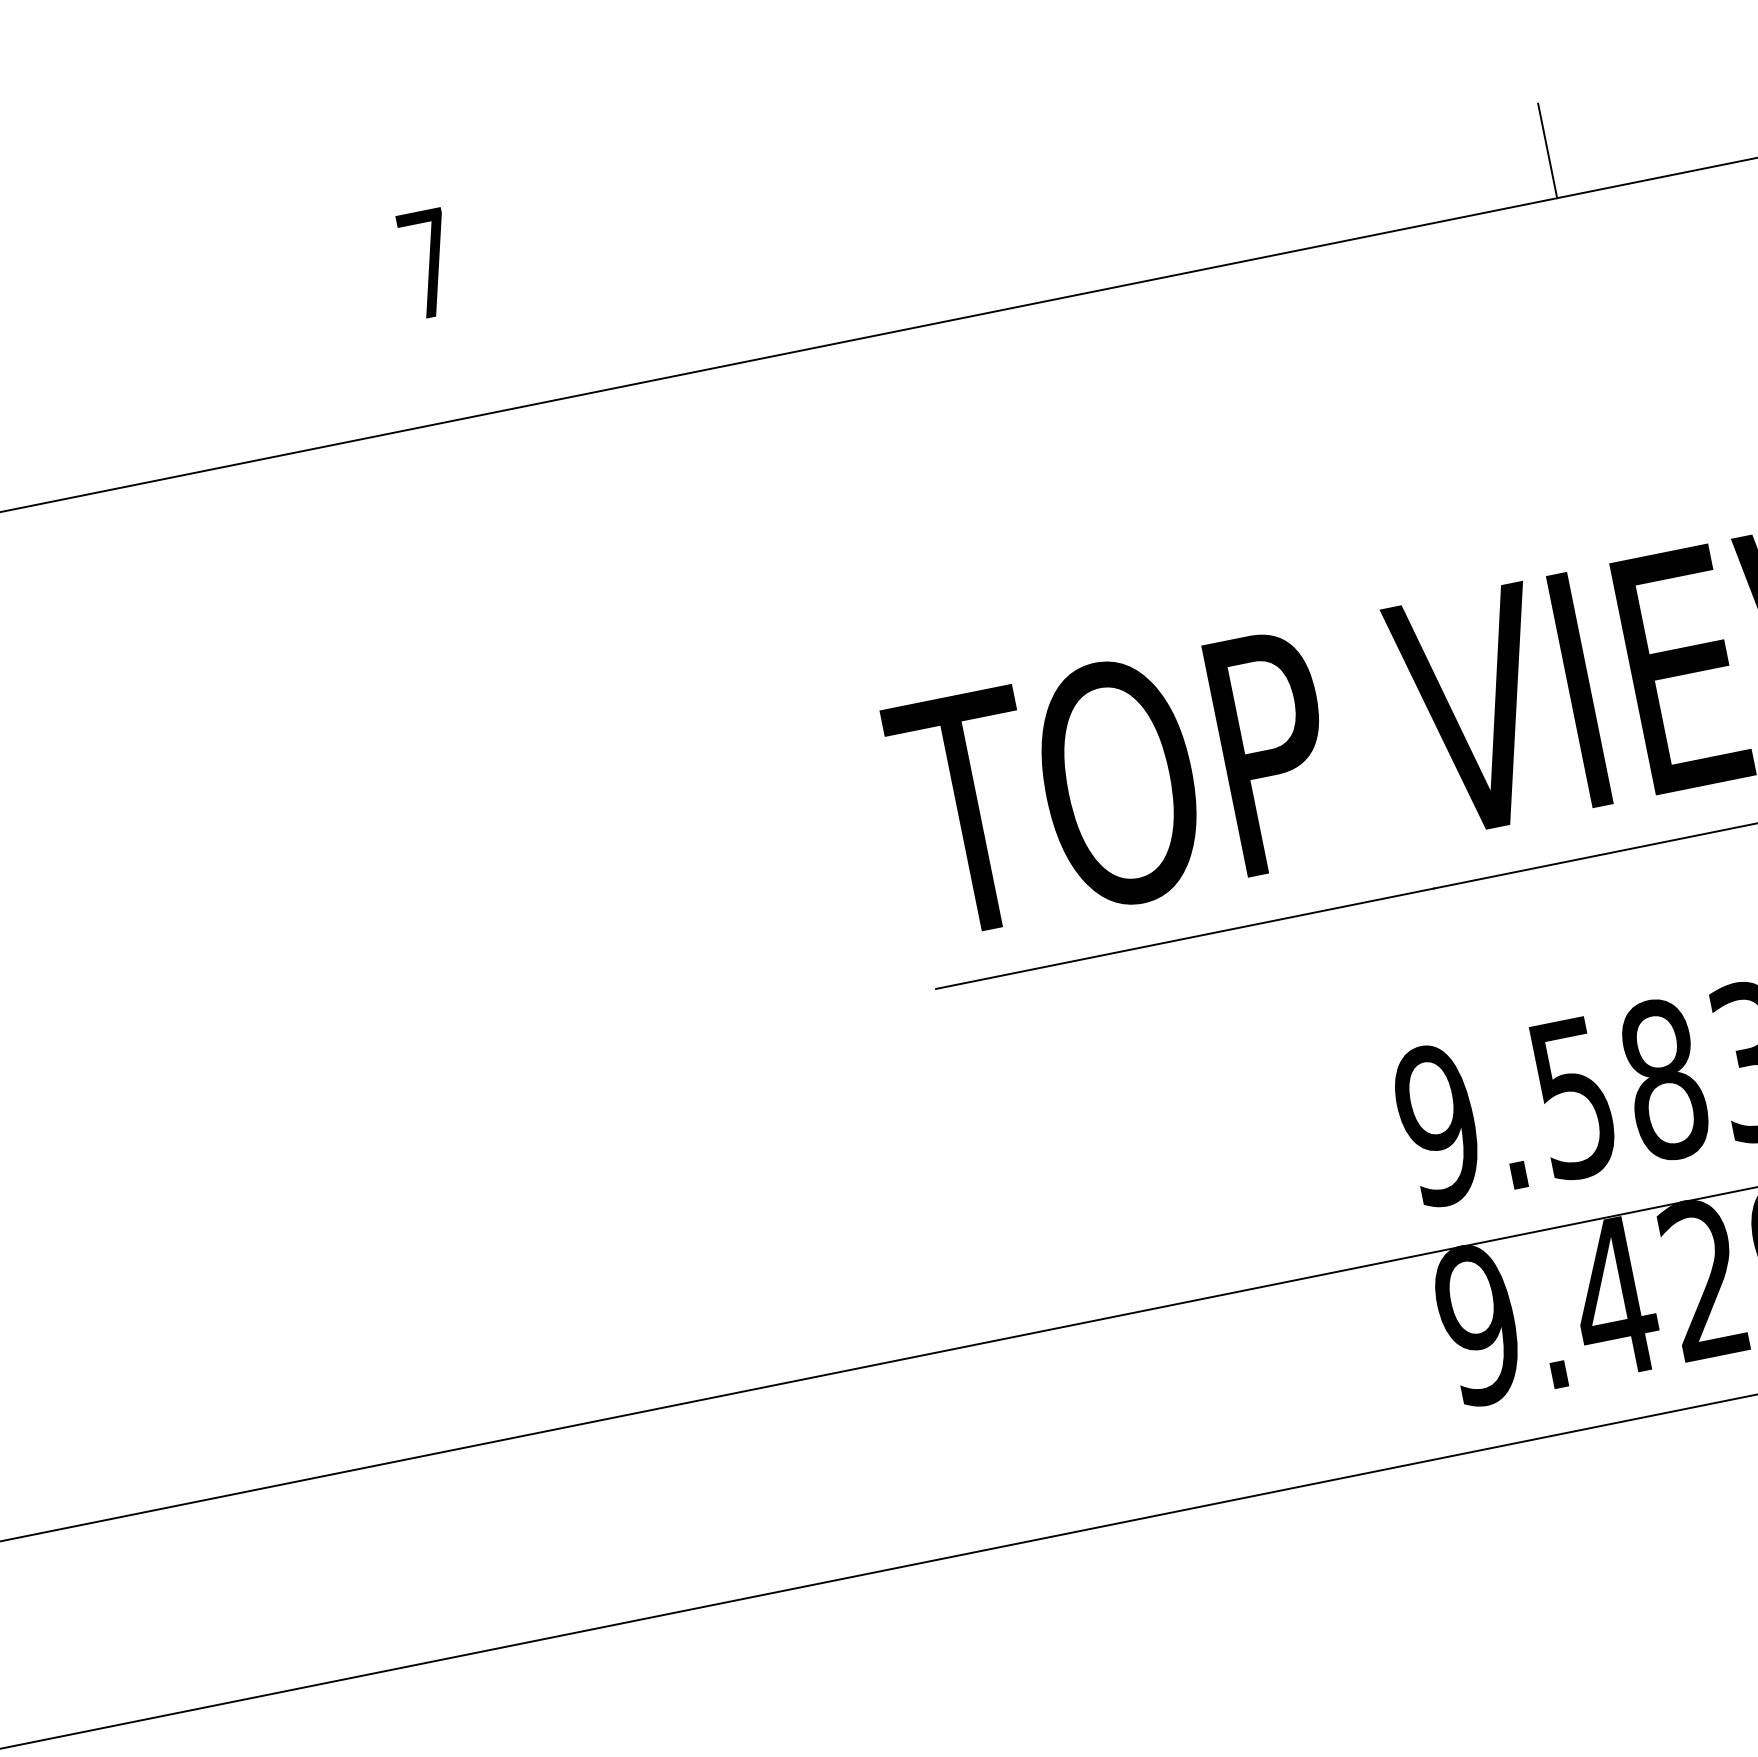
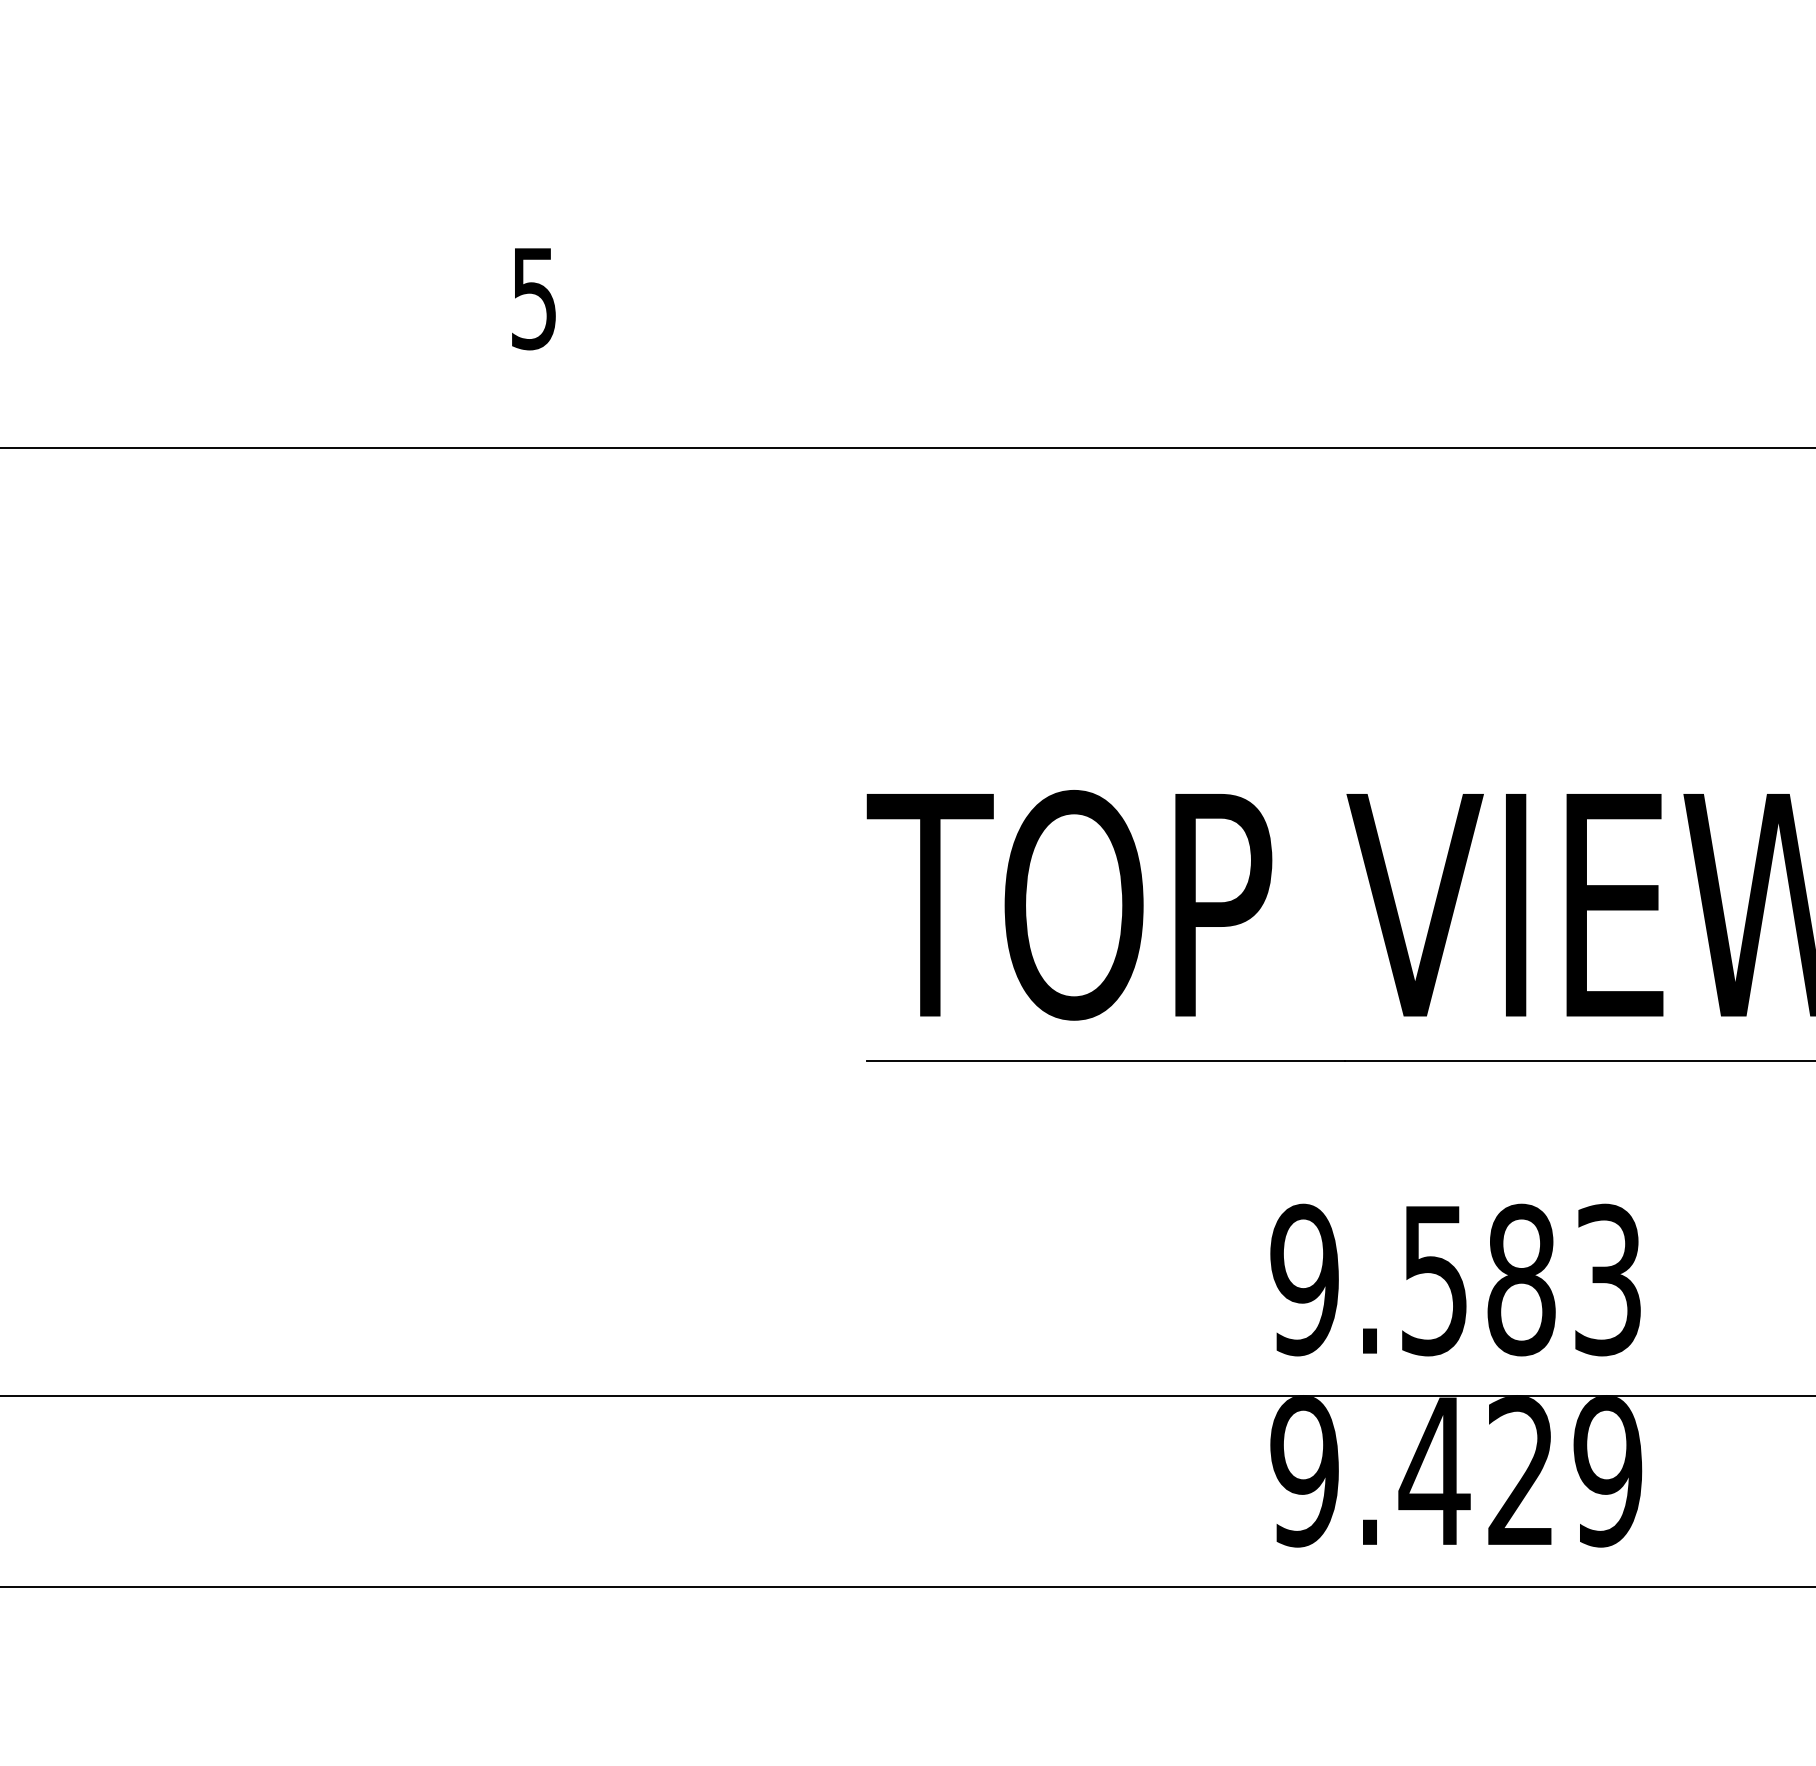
line: (1547, 151) -> (1586, 402), removed
text: (427, 265) -> (533, 299), 7 -> 5

